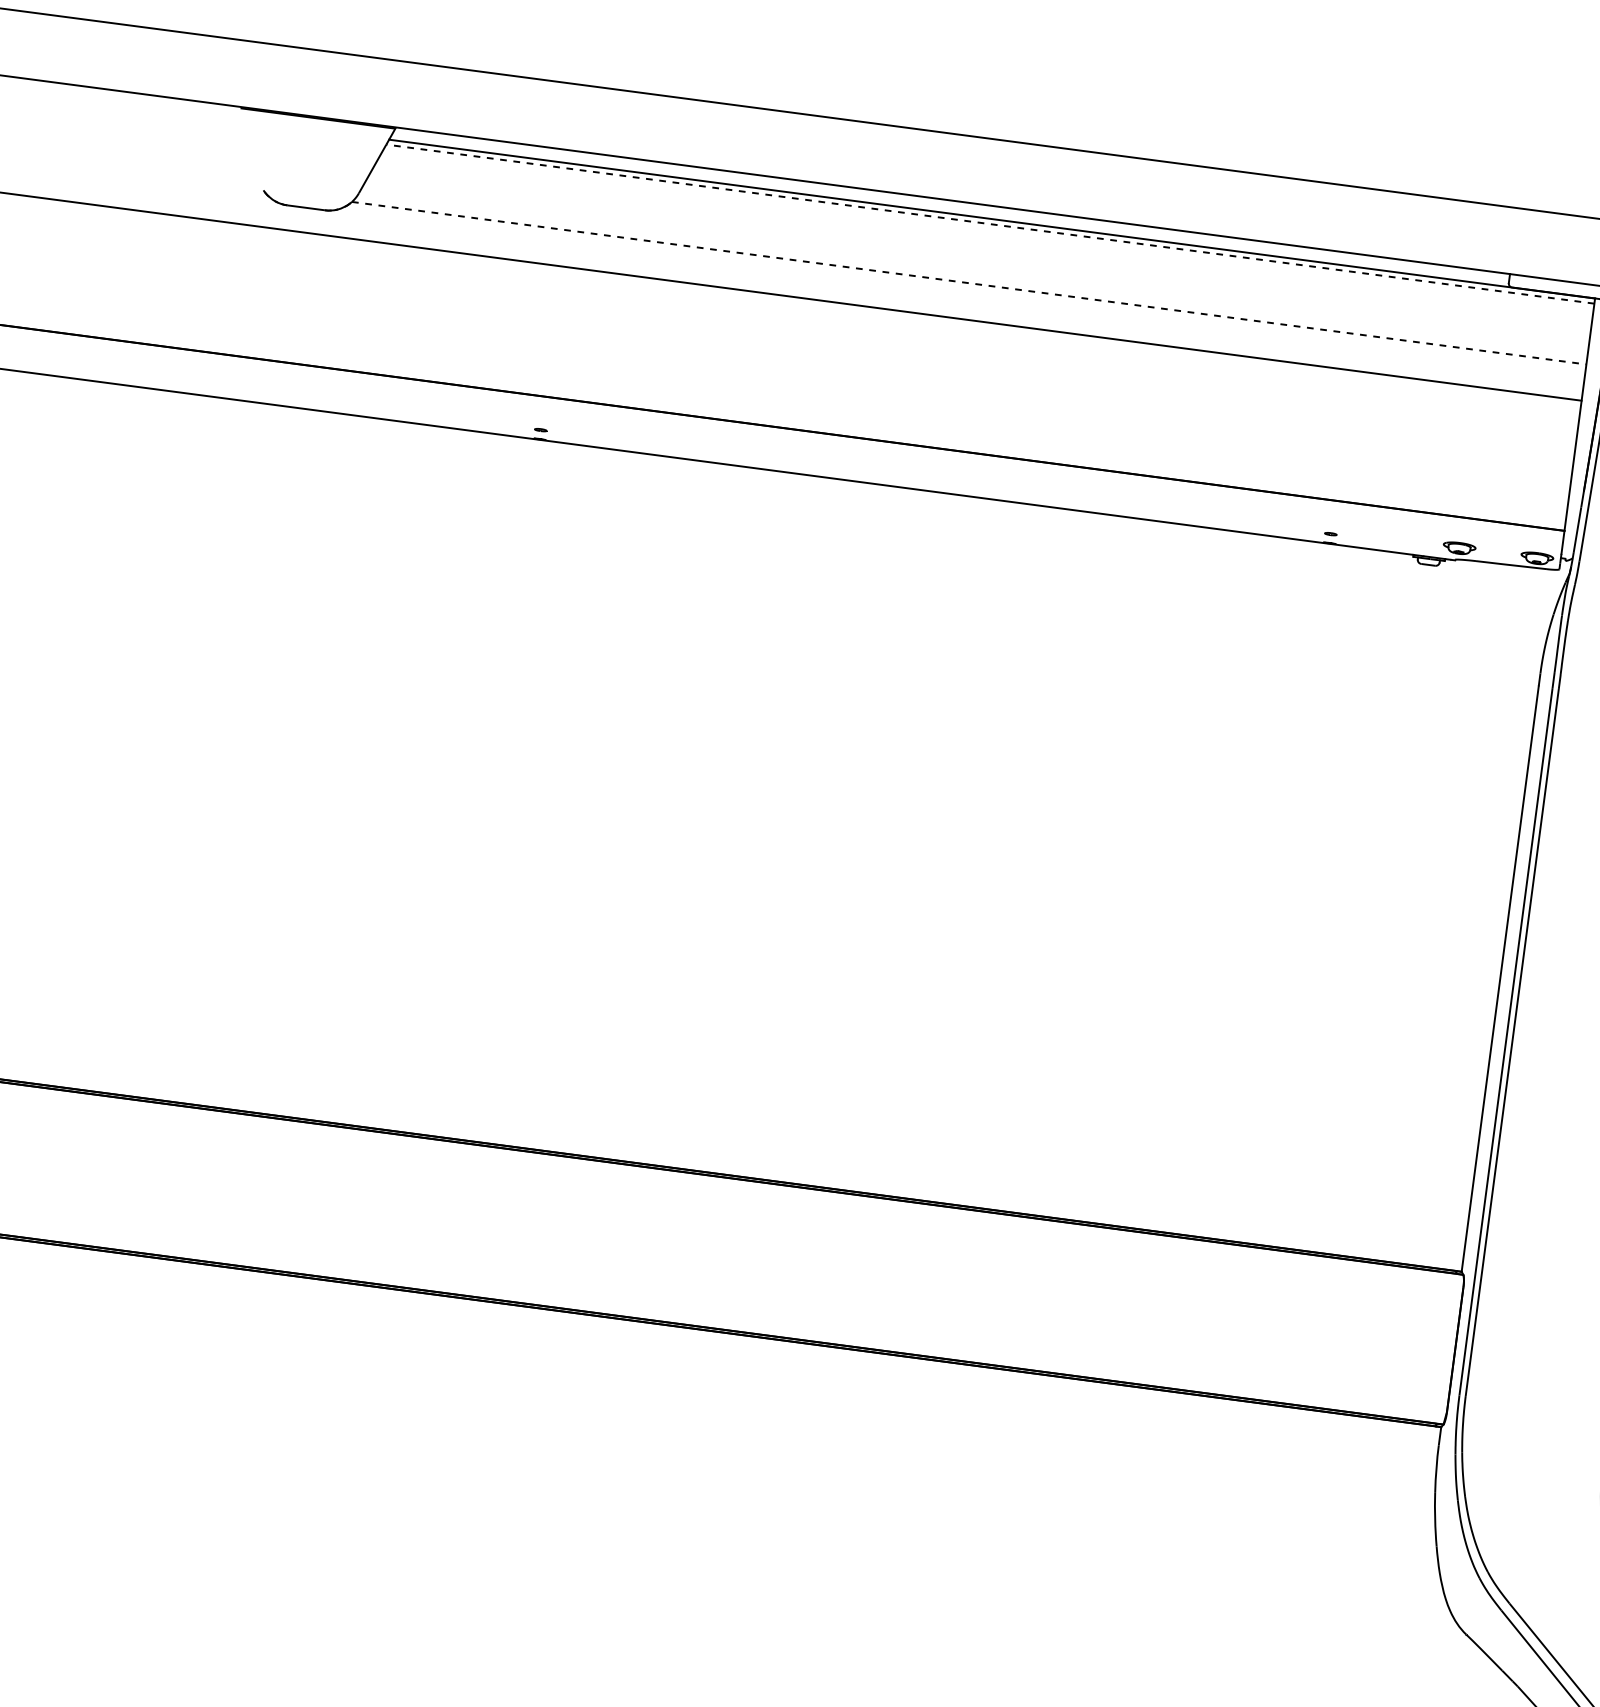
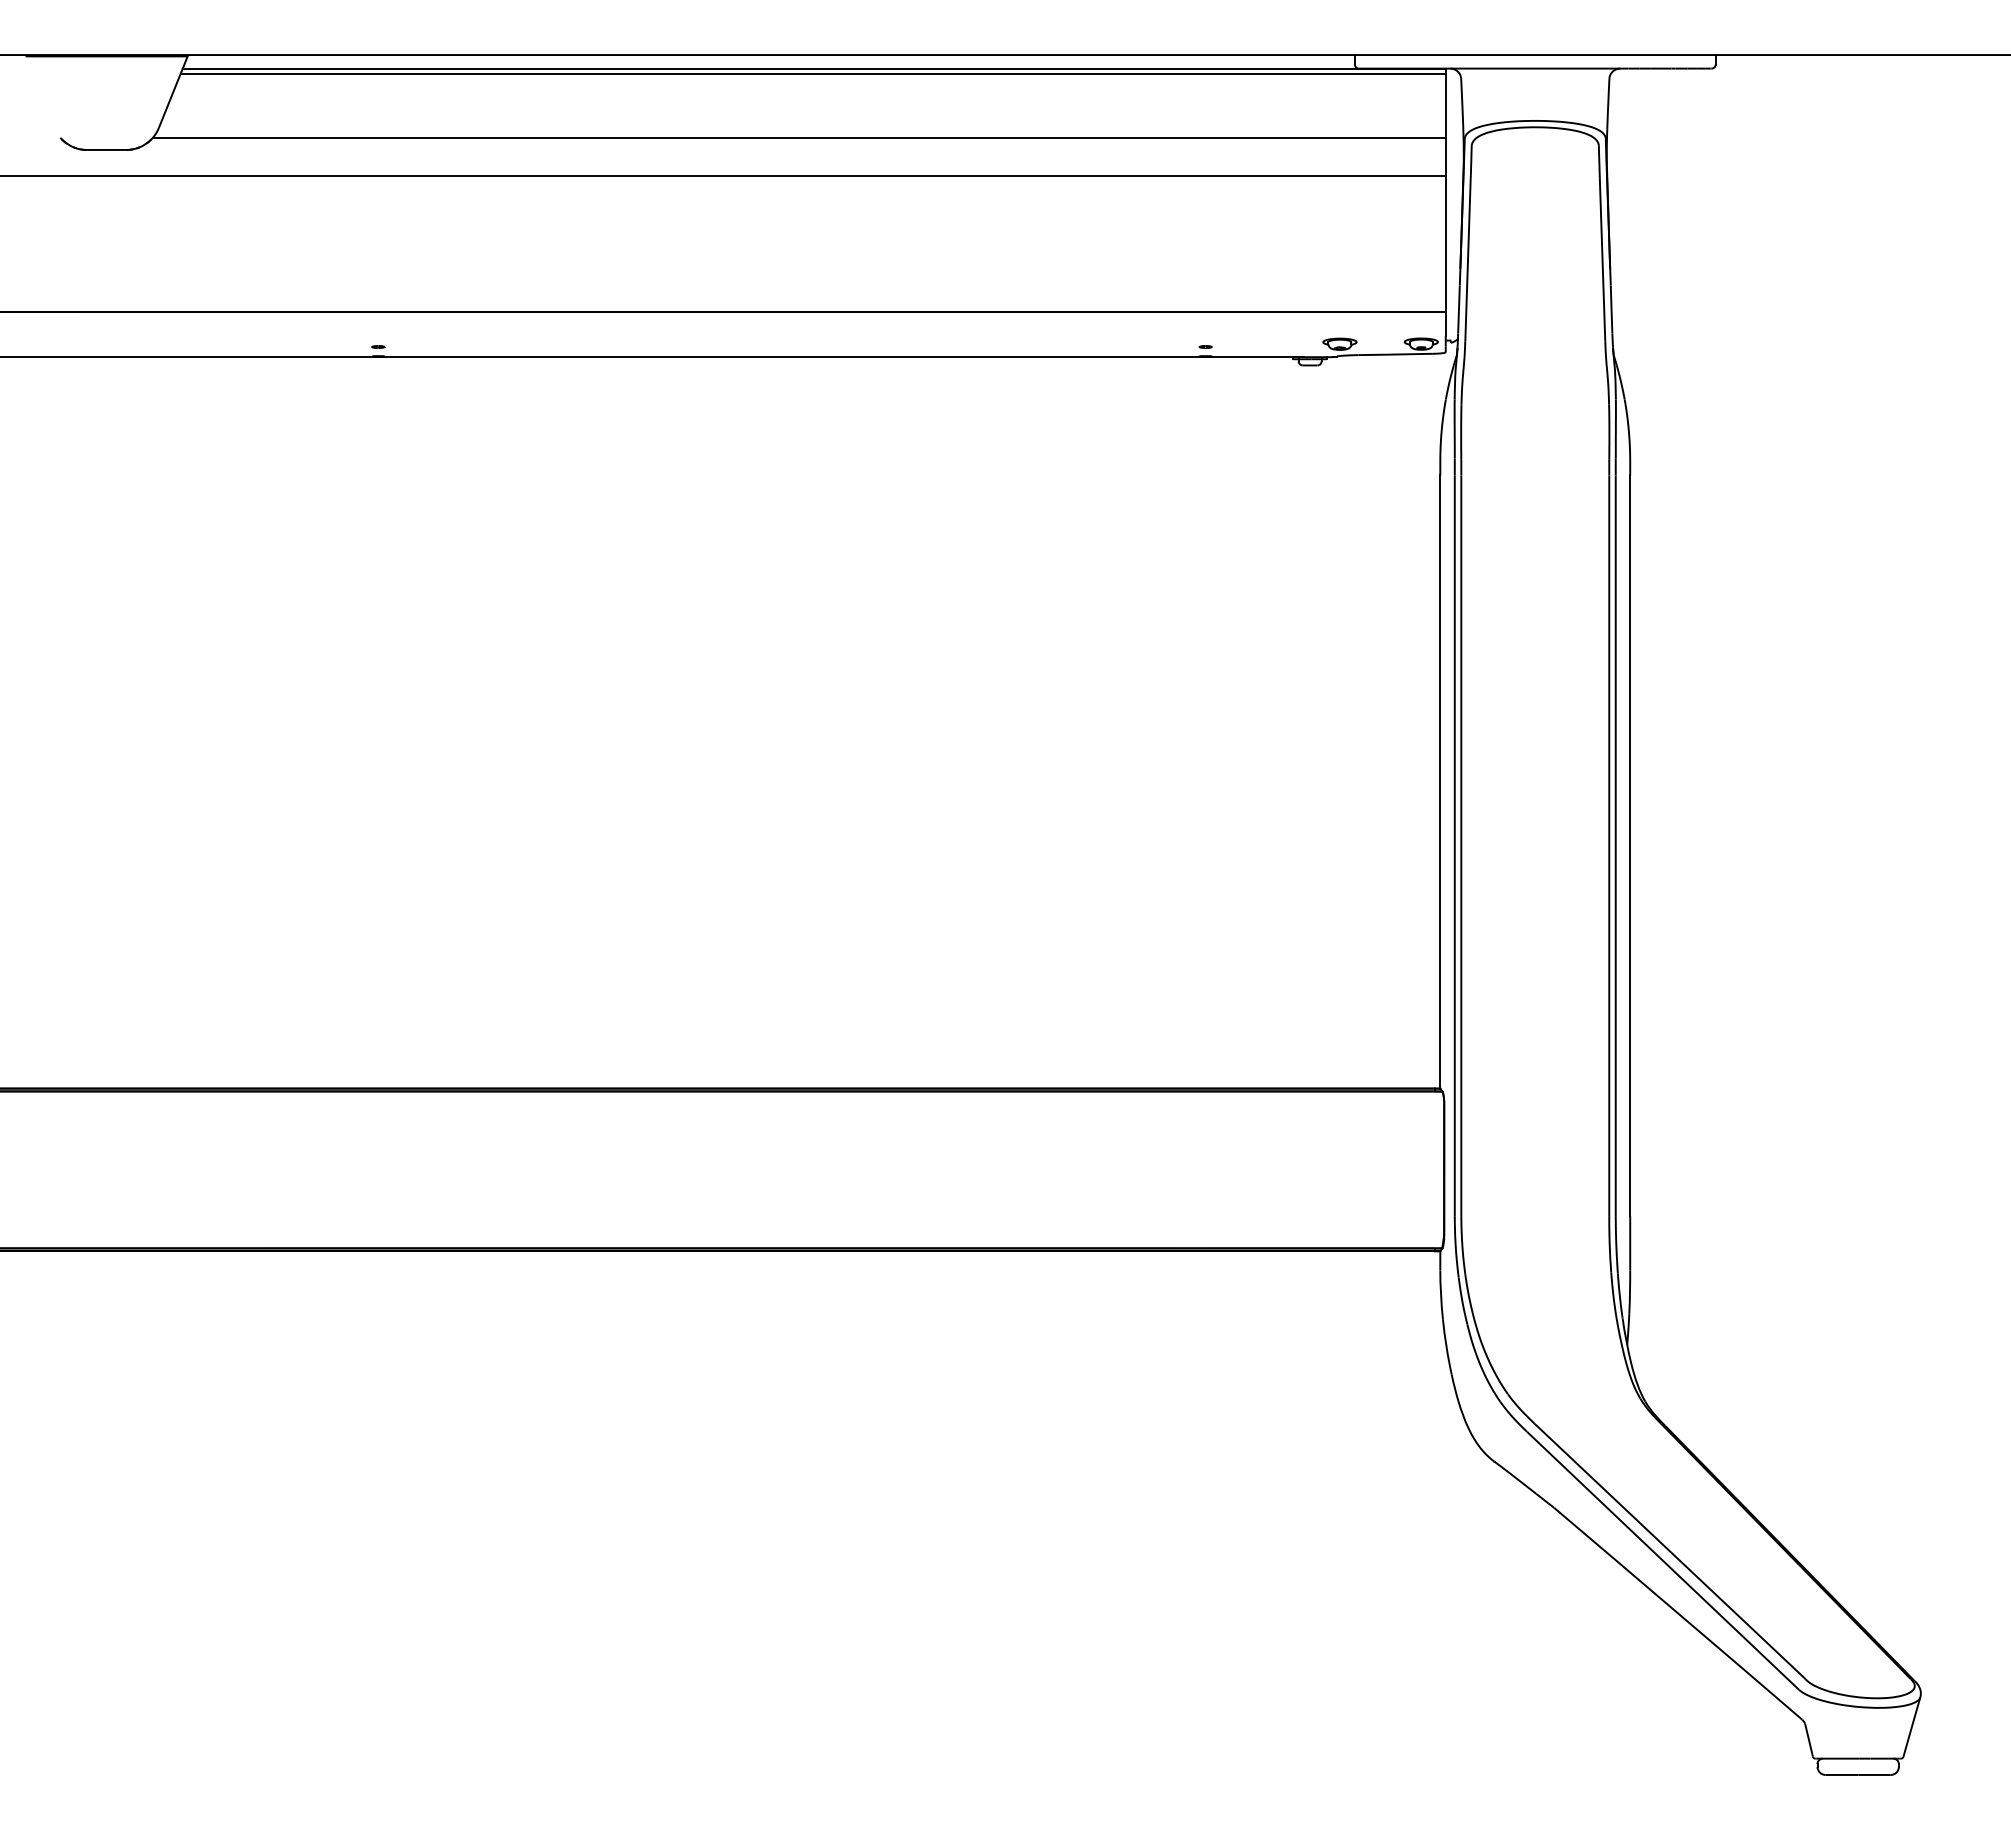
line: (990, 224) -> (813, 74), dashed -> solid
line: (969, 283) -> (799, 137), dashed -> solid

